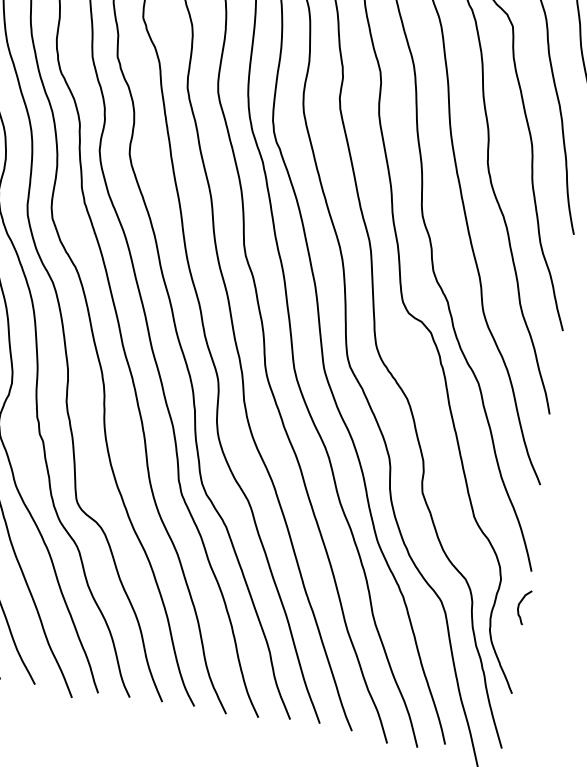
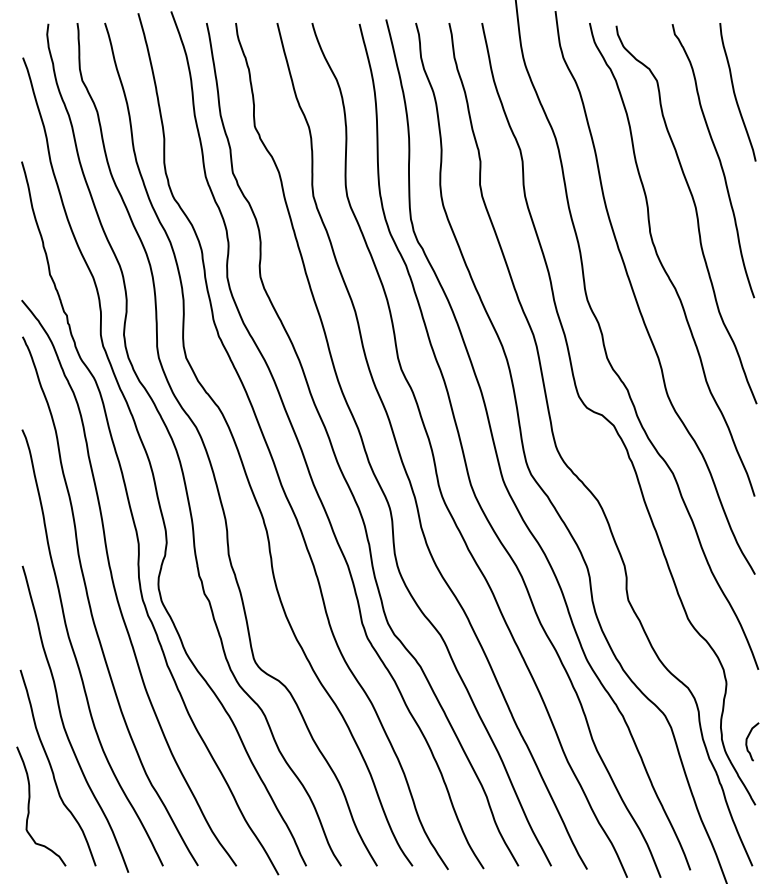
curve: (519, 606) -> (747, 741), moved

